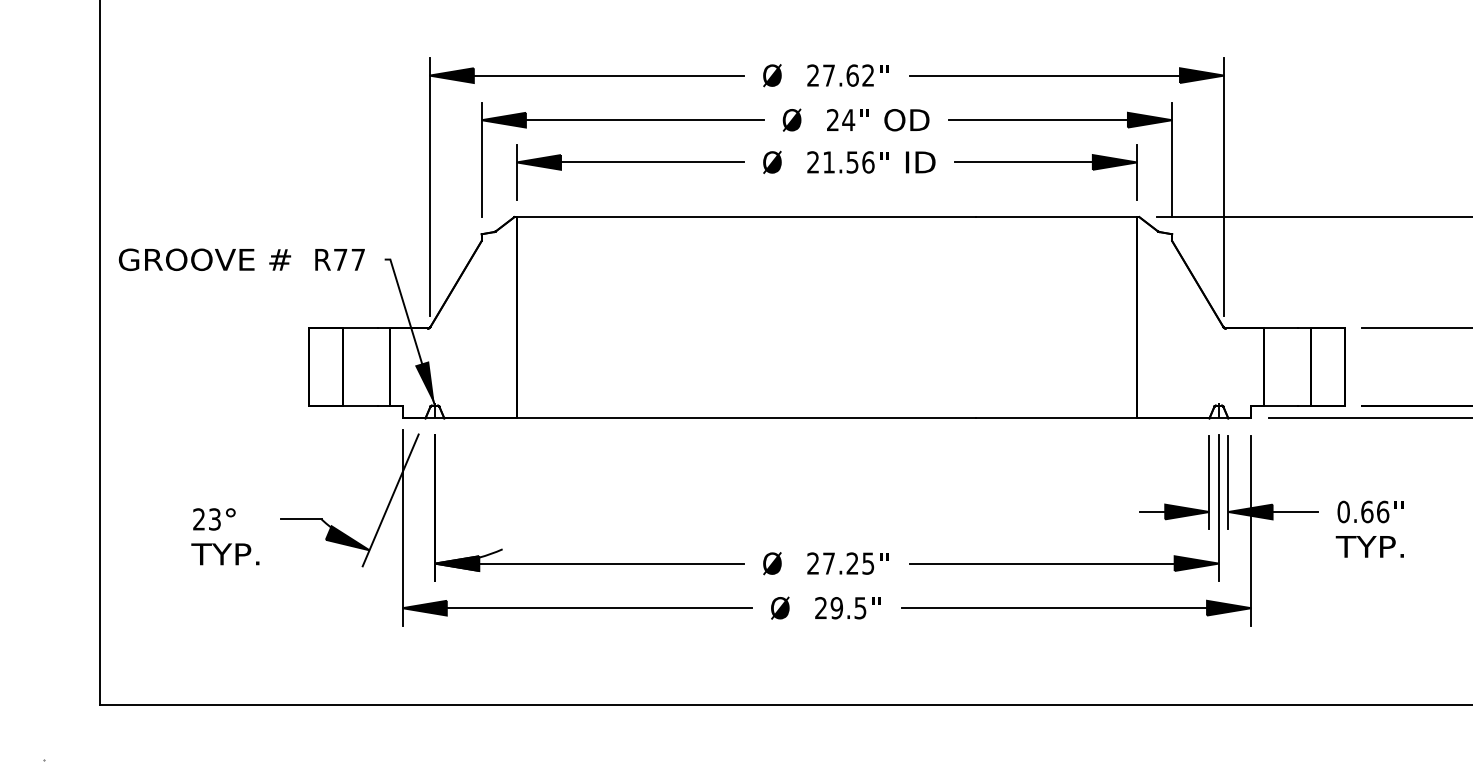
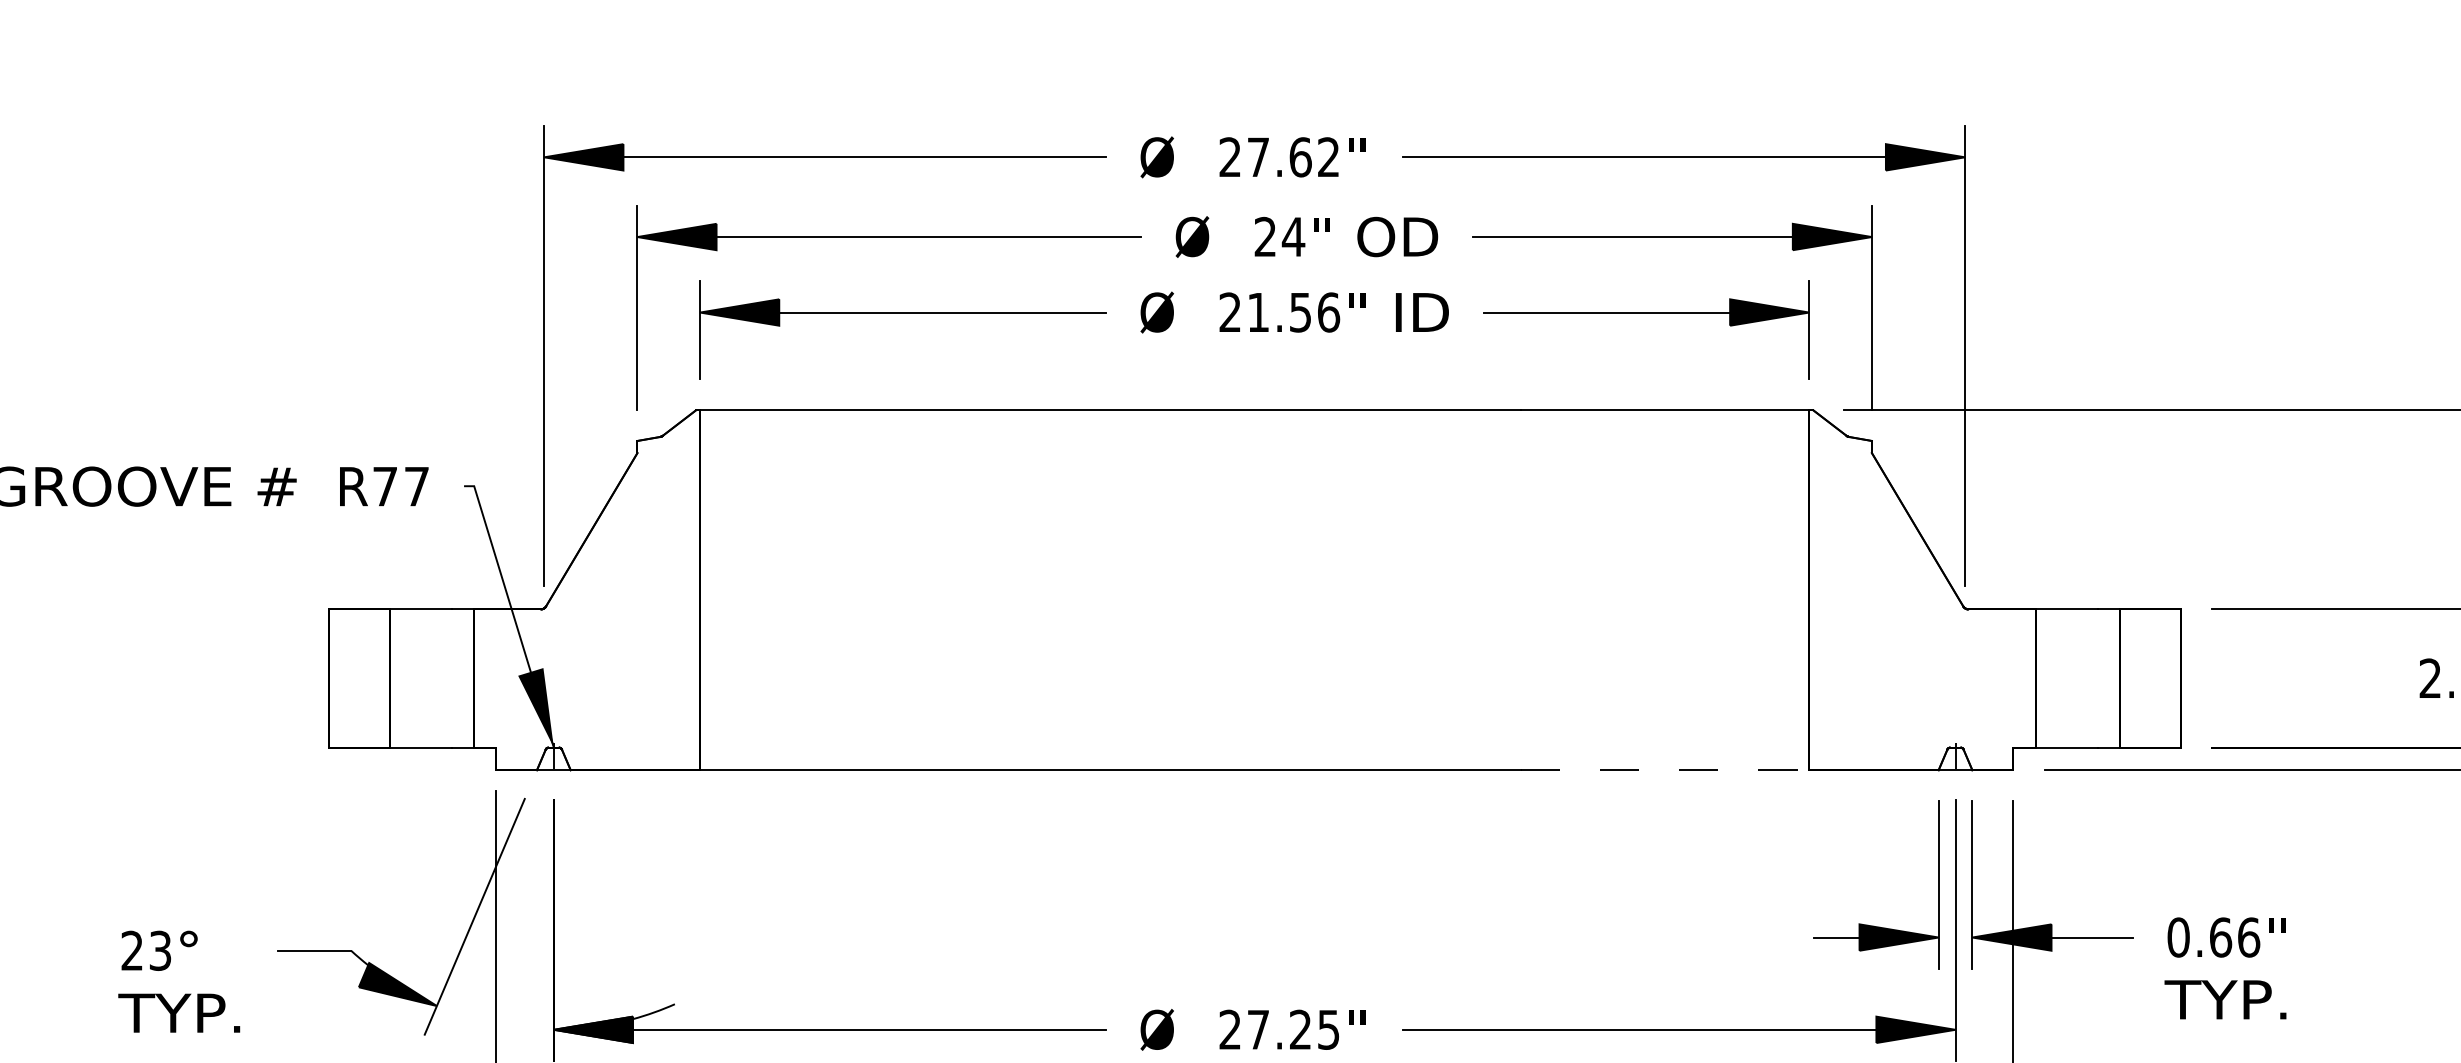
line: (1056, 418) -> (1665, 770), solid -> dashed

